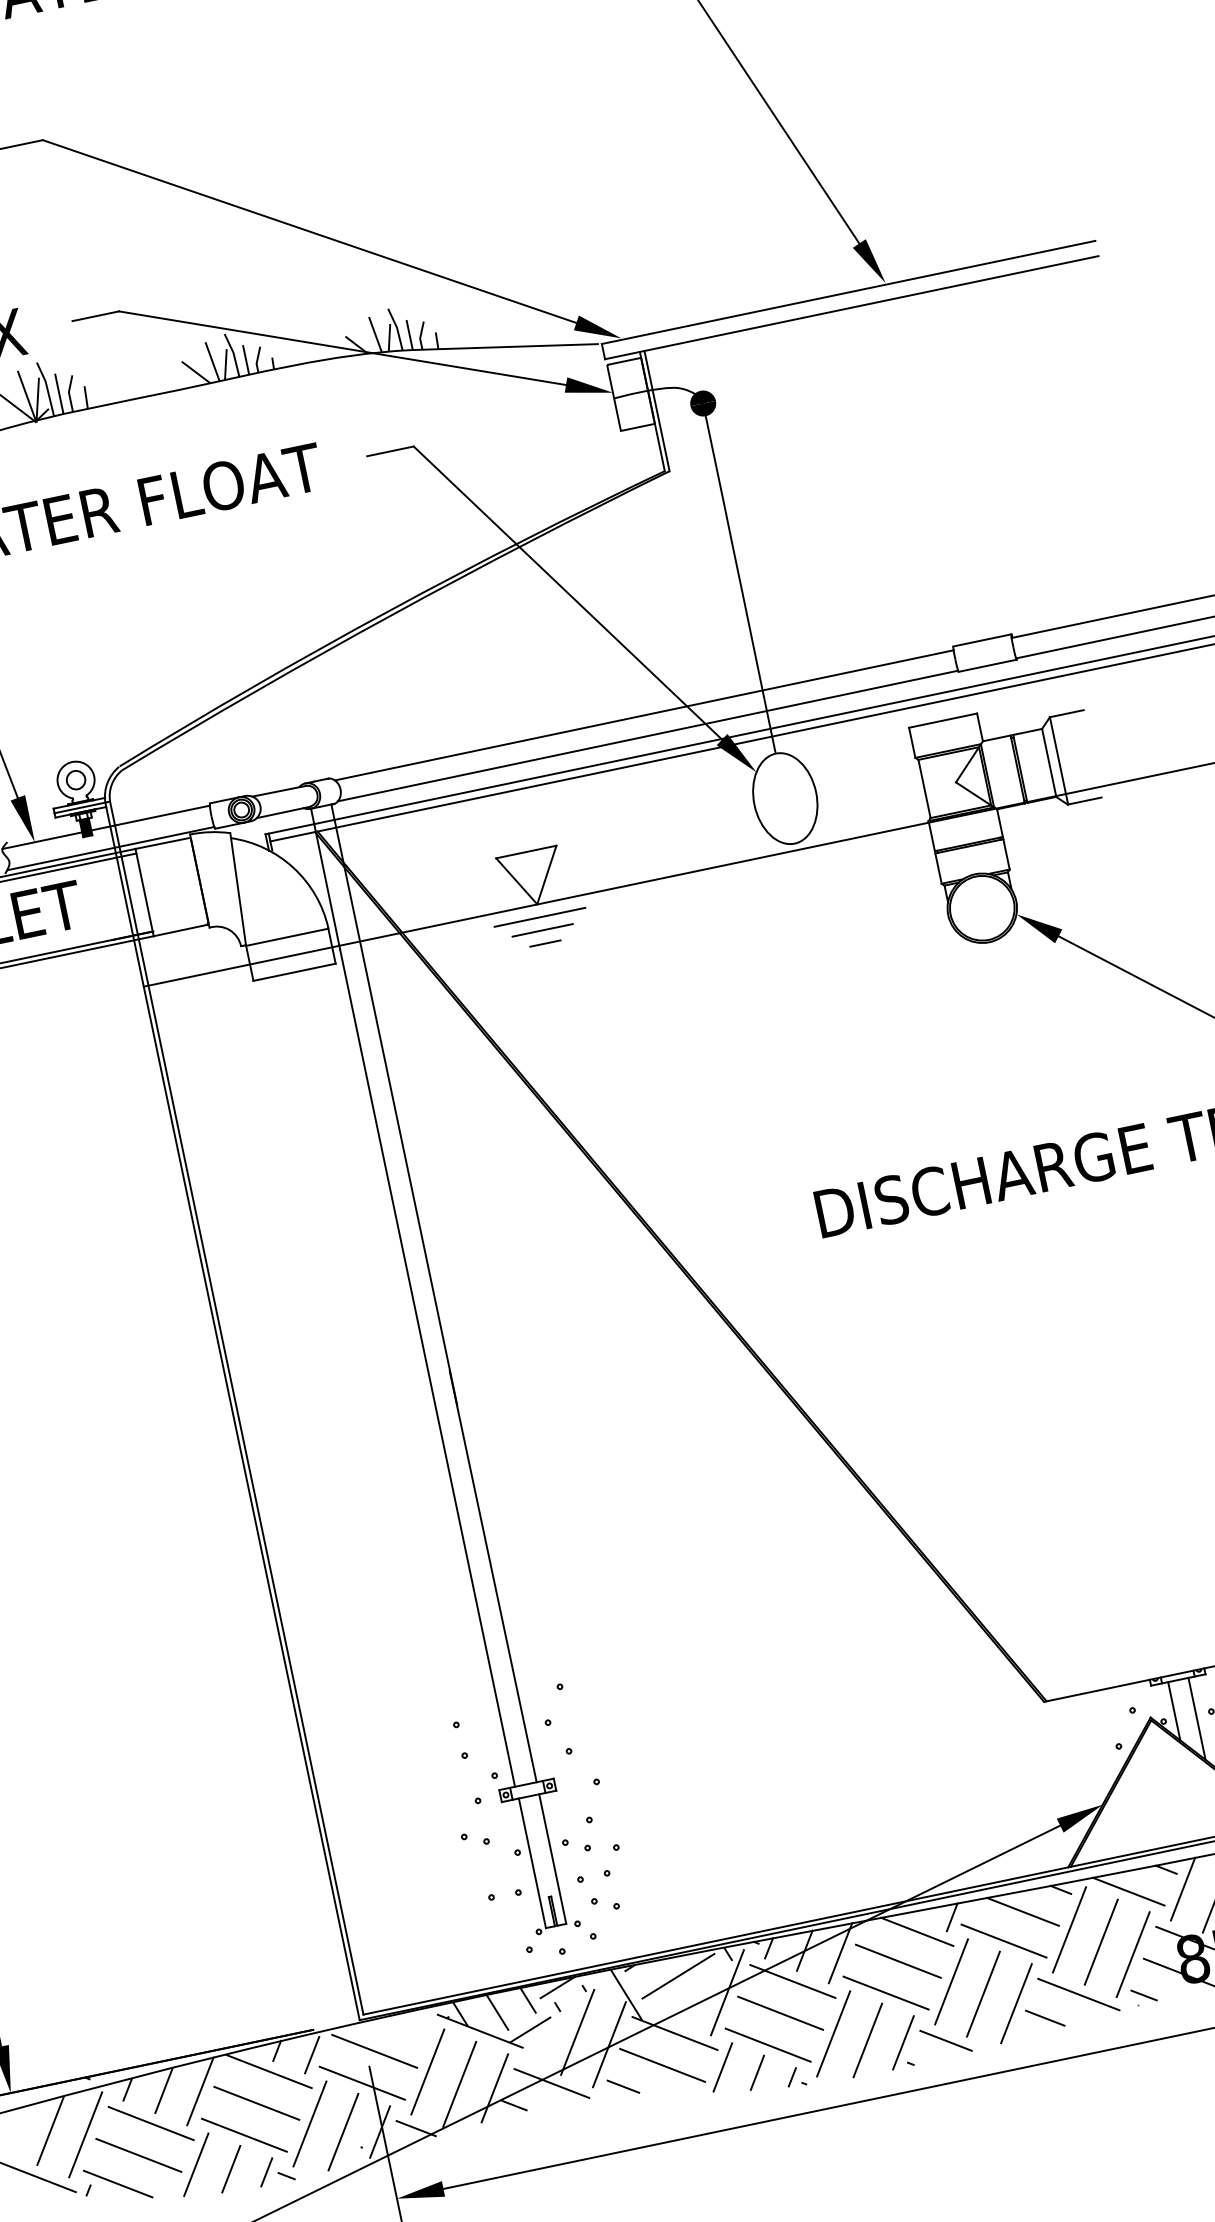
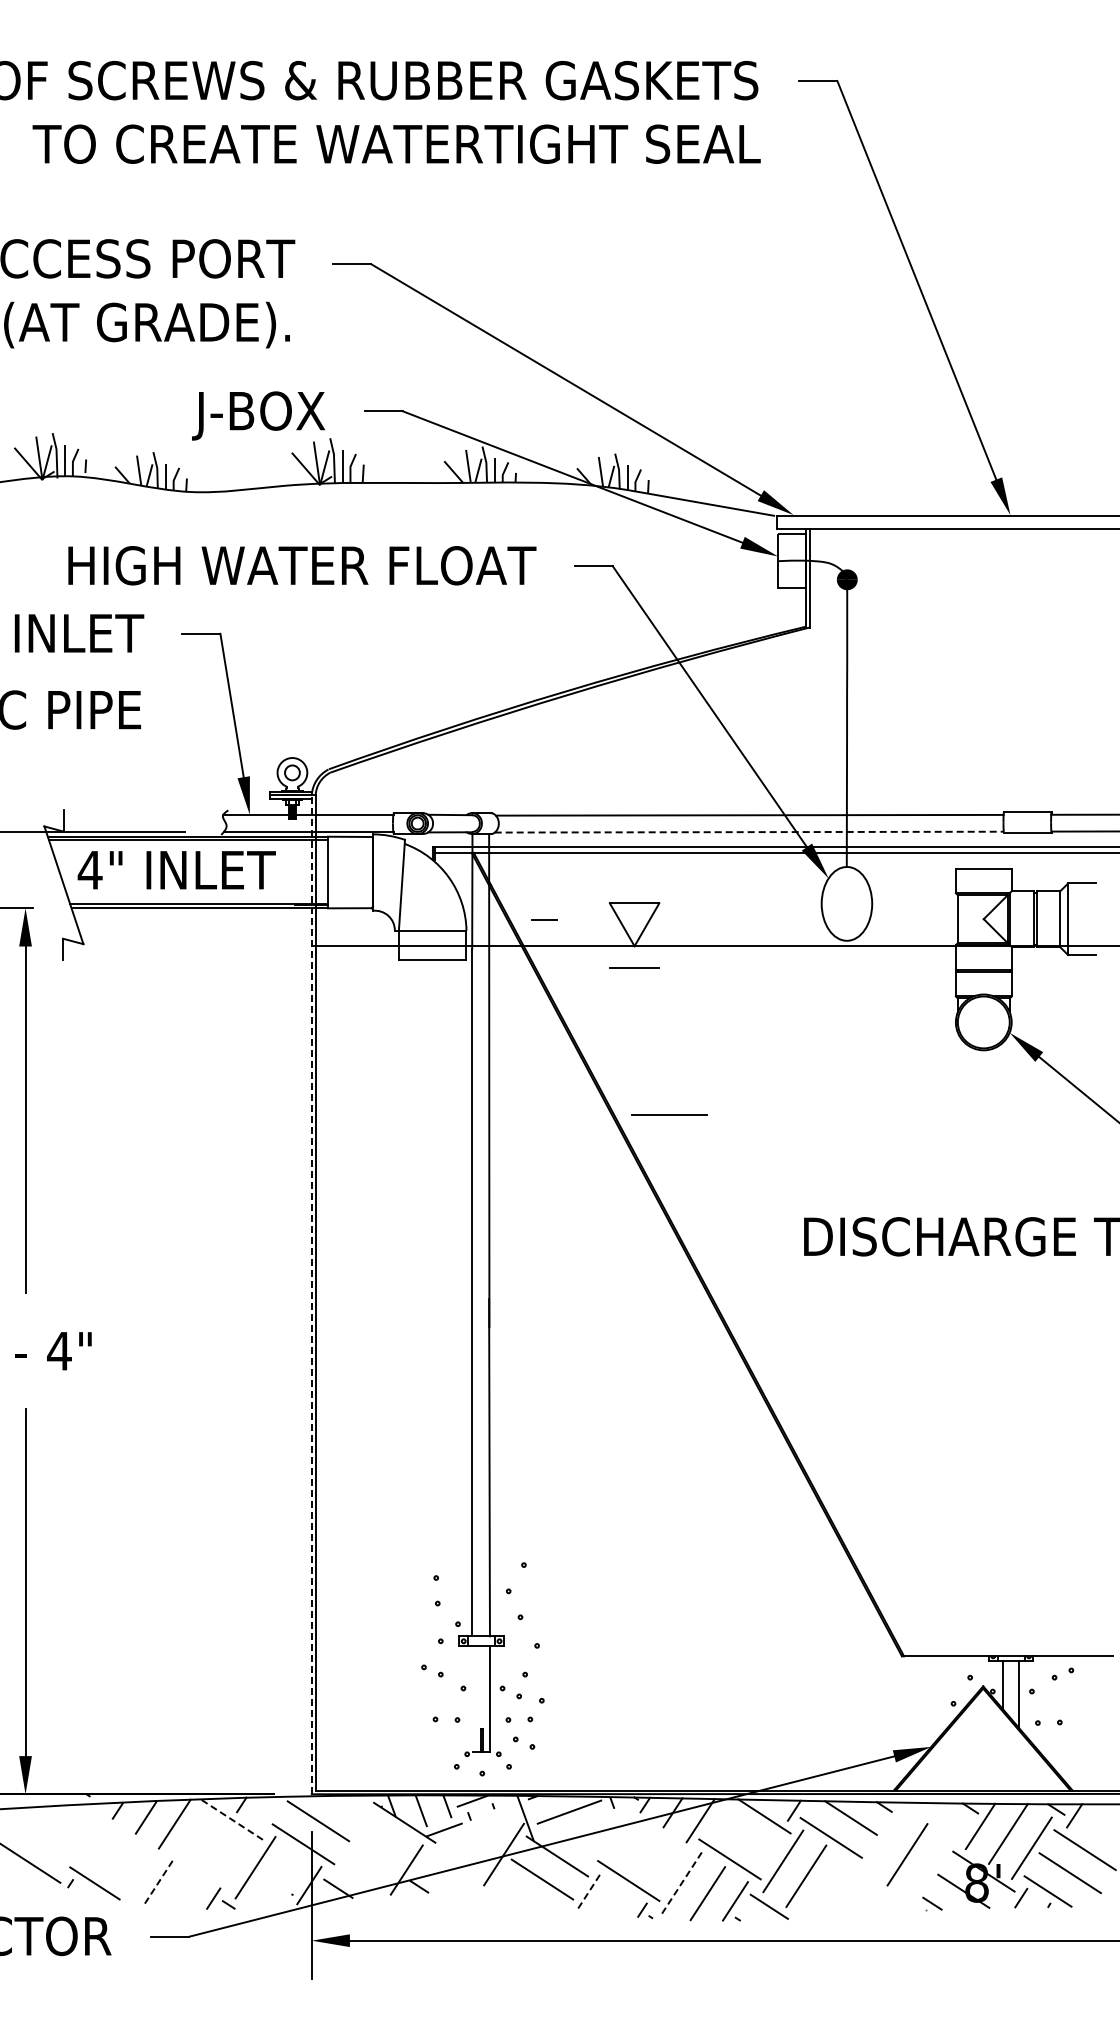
line: (648, 736) -> (749, 832), solid -> dashed
line: (539, 916) -> (669, 1114), moved
line: (545, 942) -> (544, 919), moved
line: (232, 1411) -> (311, 1294), solid -> dashed
line: (532, 1863) -> (473, 1699), removed
line: (1128, 1891) -> (937, 1819), removed
line: (1069, 1929) -> (884, 1839), removed
line: (1133, 1954) -> (930, 1869), removed
line: (897, 1961) -> (744, 1836), removed
line: (792, 1980) -> (658, 1834), removed
line: (727, 1991) -> (605, 1832), removed
line: (1077, 1995) -> (880, 1892), removed
line: (1015, 2002) -> (830, 1888), removed
line: (780, 2012) -> (643, 1857), removed
line: (1044, 2018) -> (850, 1905), removed
line: (578, 2032) -> (481, 1839), removed
line: (834, 2033) -> (682, 1882), solid -> dashed
line: (311, 2054) -> (268, 1813), removed
line: (722, 2067) -> (589, 1891), solid -> dashed
line: (269, 2071) -> (232, 1819), solid -> dashed
line: (427, 2071) -> (356, 1845), removed
line: (756, 2072) -> (615, 1900), removed
line: (459, 2083) -> (379, 1860), removed
line: (551, 2083) -> (452, 1875), removed
line: (622, 2086) -> (507, 1889), removed
line: (255, 2103) -> (216, 1842), removed
line: (150, 2123) -> (130, 1841), removed
line: (50, 2130) -> (50, 1830), removed
line: (343, 2132) -> (280, 1879), removed
line: (85, 2134) -> (77, 1839), removed
line: (243, 2135) -> (201, 1865), removed
line: (138, 2155) -> (115, 1864), removed
line: (196, 2165) -> (159, 1881), solid -> dashed
line: (231, 2169) -> (186, 1890), removed

